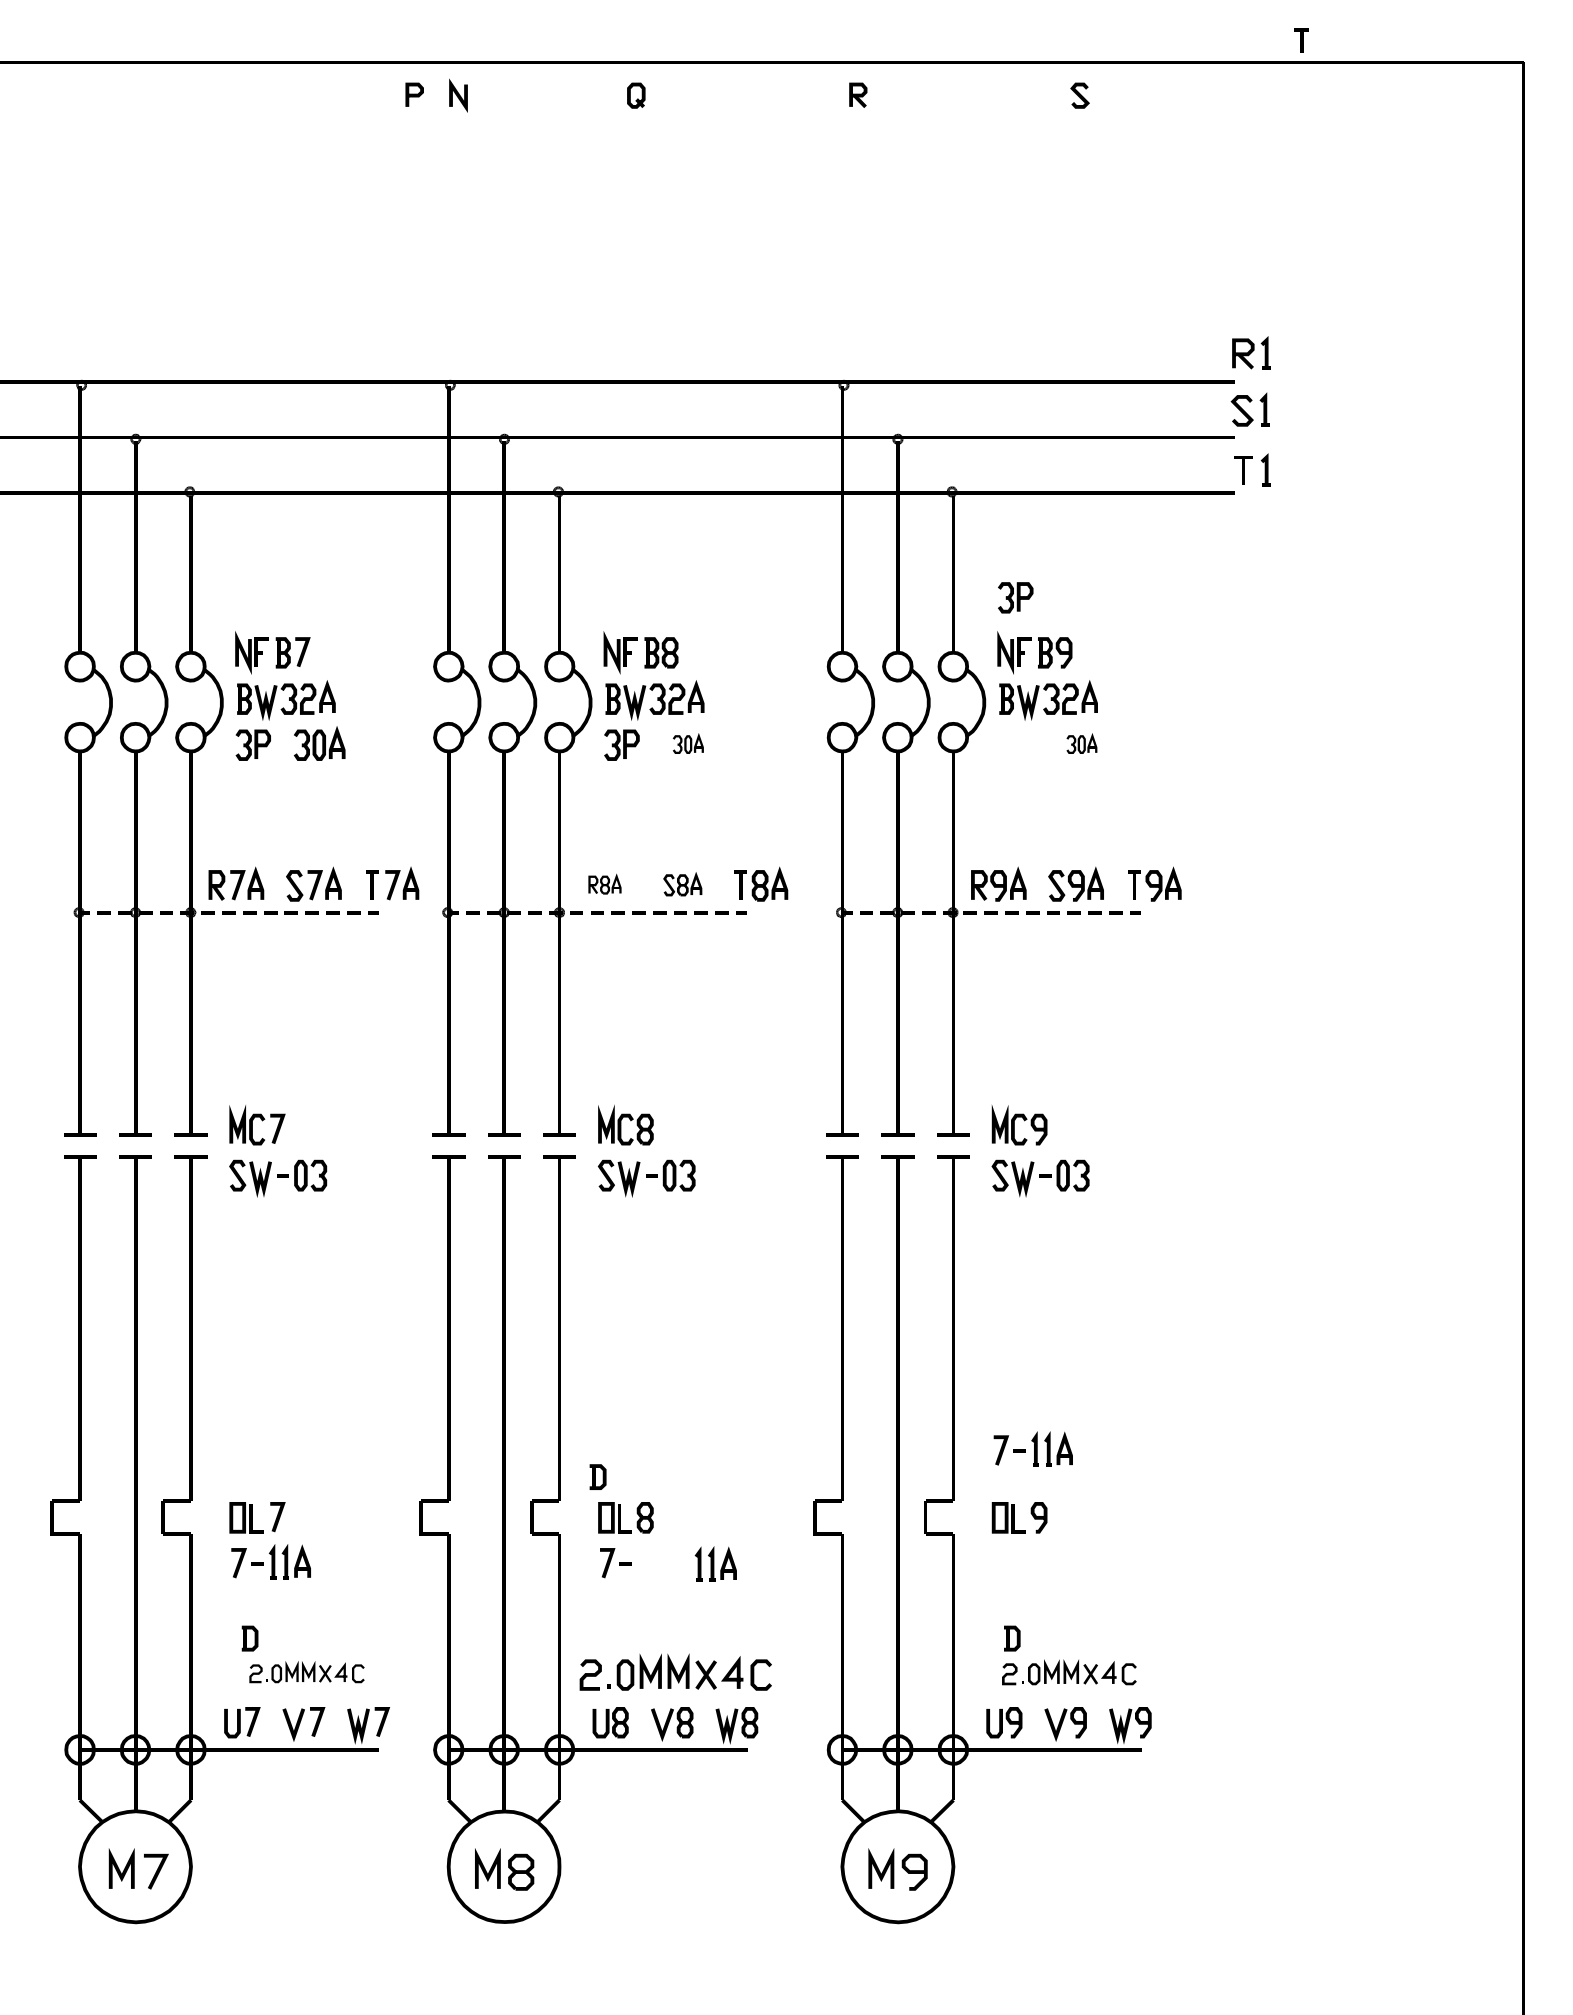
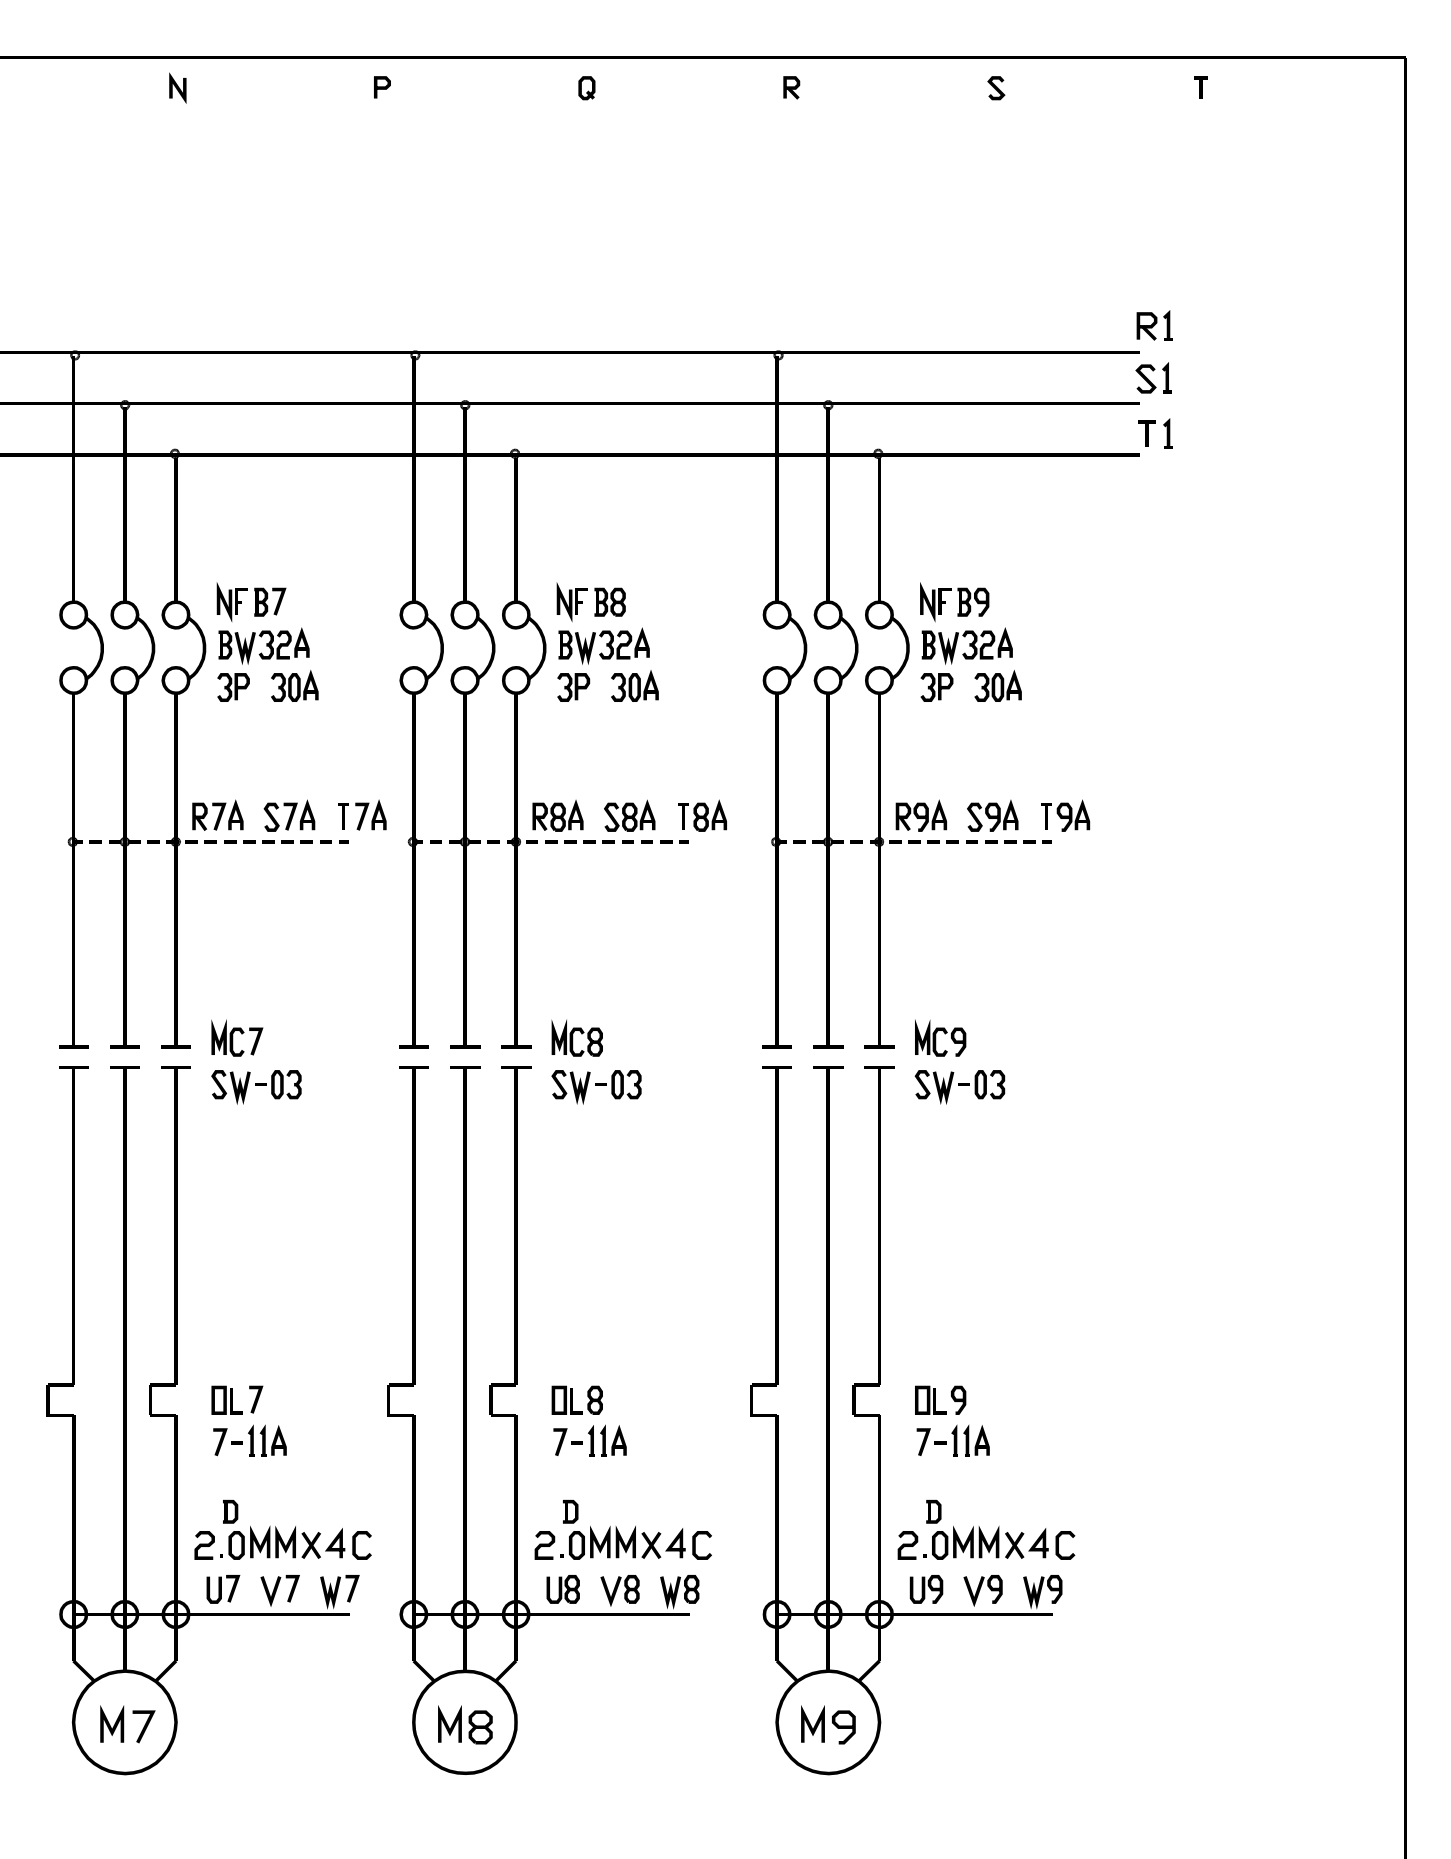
part: (1301, 40) -> (1200, 87), moved
line: (458, 94) -> (177, 87), moved
part: (1015, 597) -> (936, 687), moved
part: (687, 743) -> (634, 685), size x1.67
part: (1081, 743) -> (997, 685), size x1.67
part: (604, 883) -> (557, 815), size x1.67
part: (682, 883) -> (629, 815), size x1.43
part: (1032, 1448) -> (952, 1440), moved
part: (597, 1476) -> (570, 1511), moved
part: (716, 1563) -> (607, 1440), moved
part: (306, 1671) -> (282, 1542), size x1.67
part: (1069, 1671) -> (986, 1542), size x1.43

